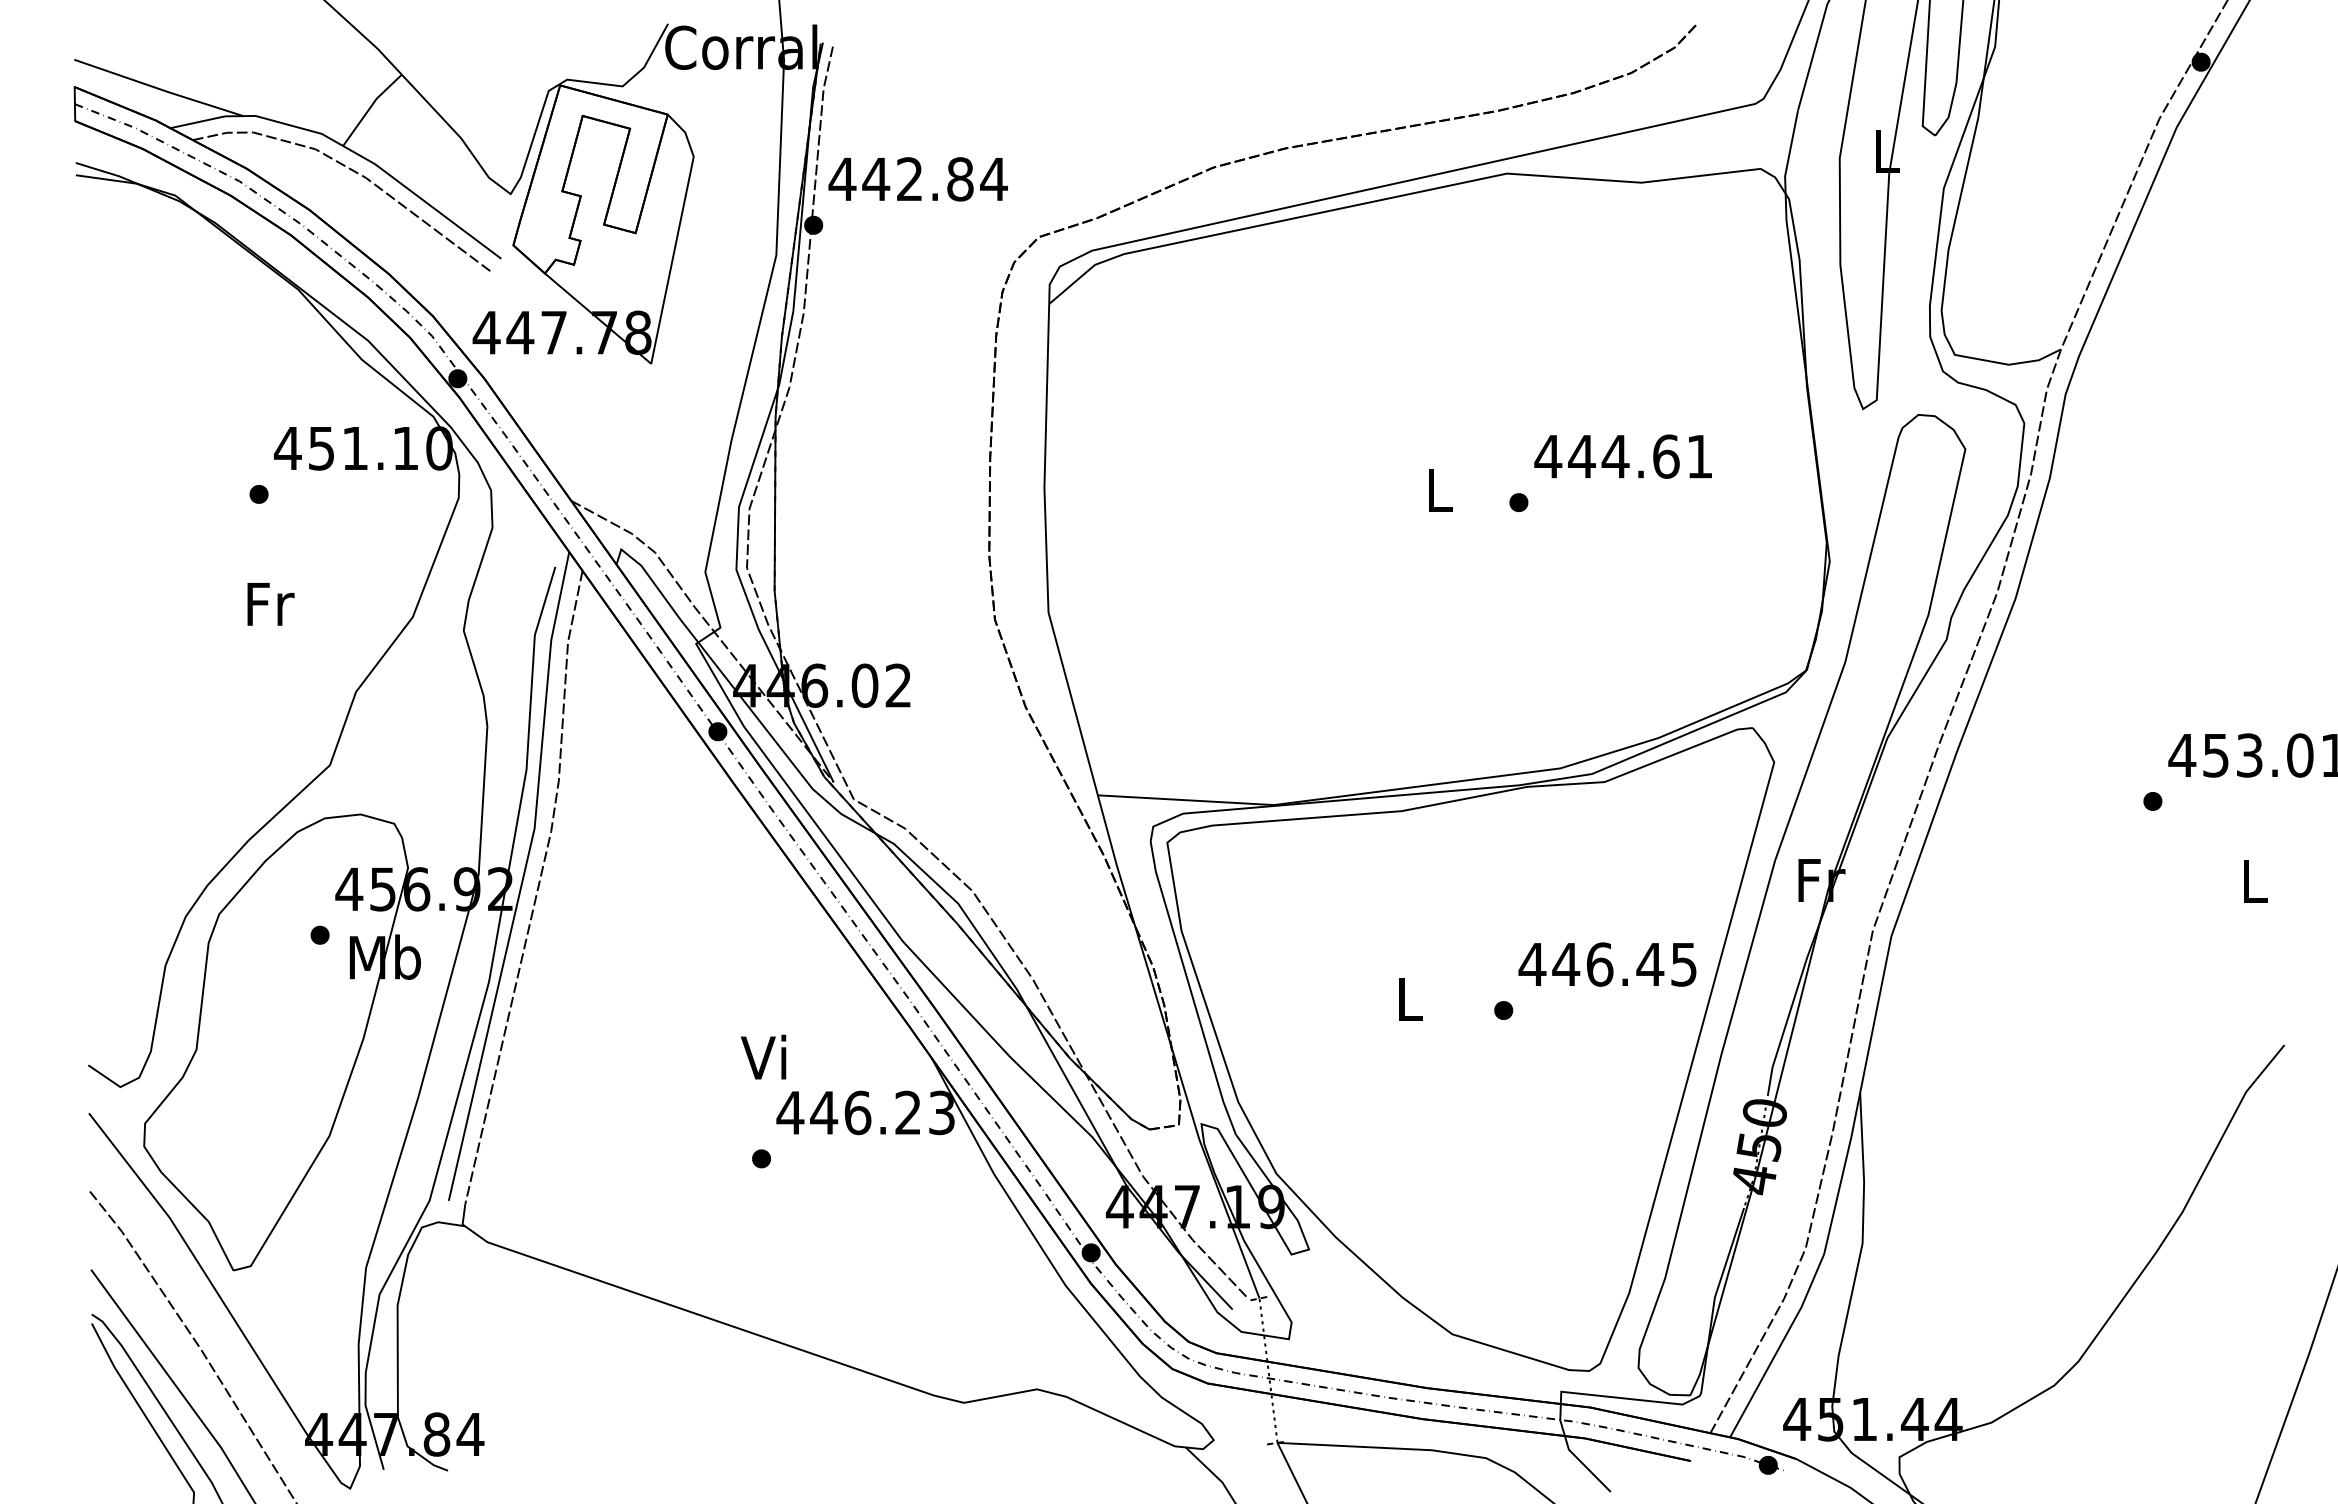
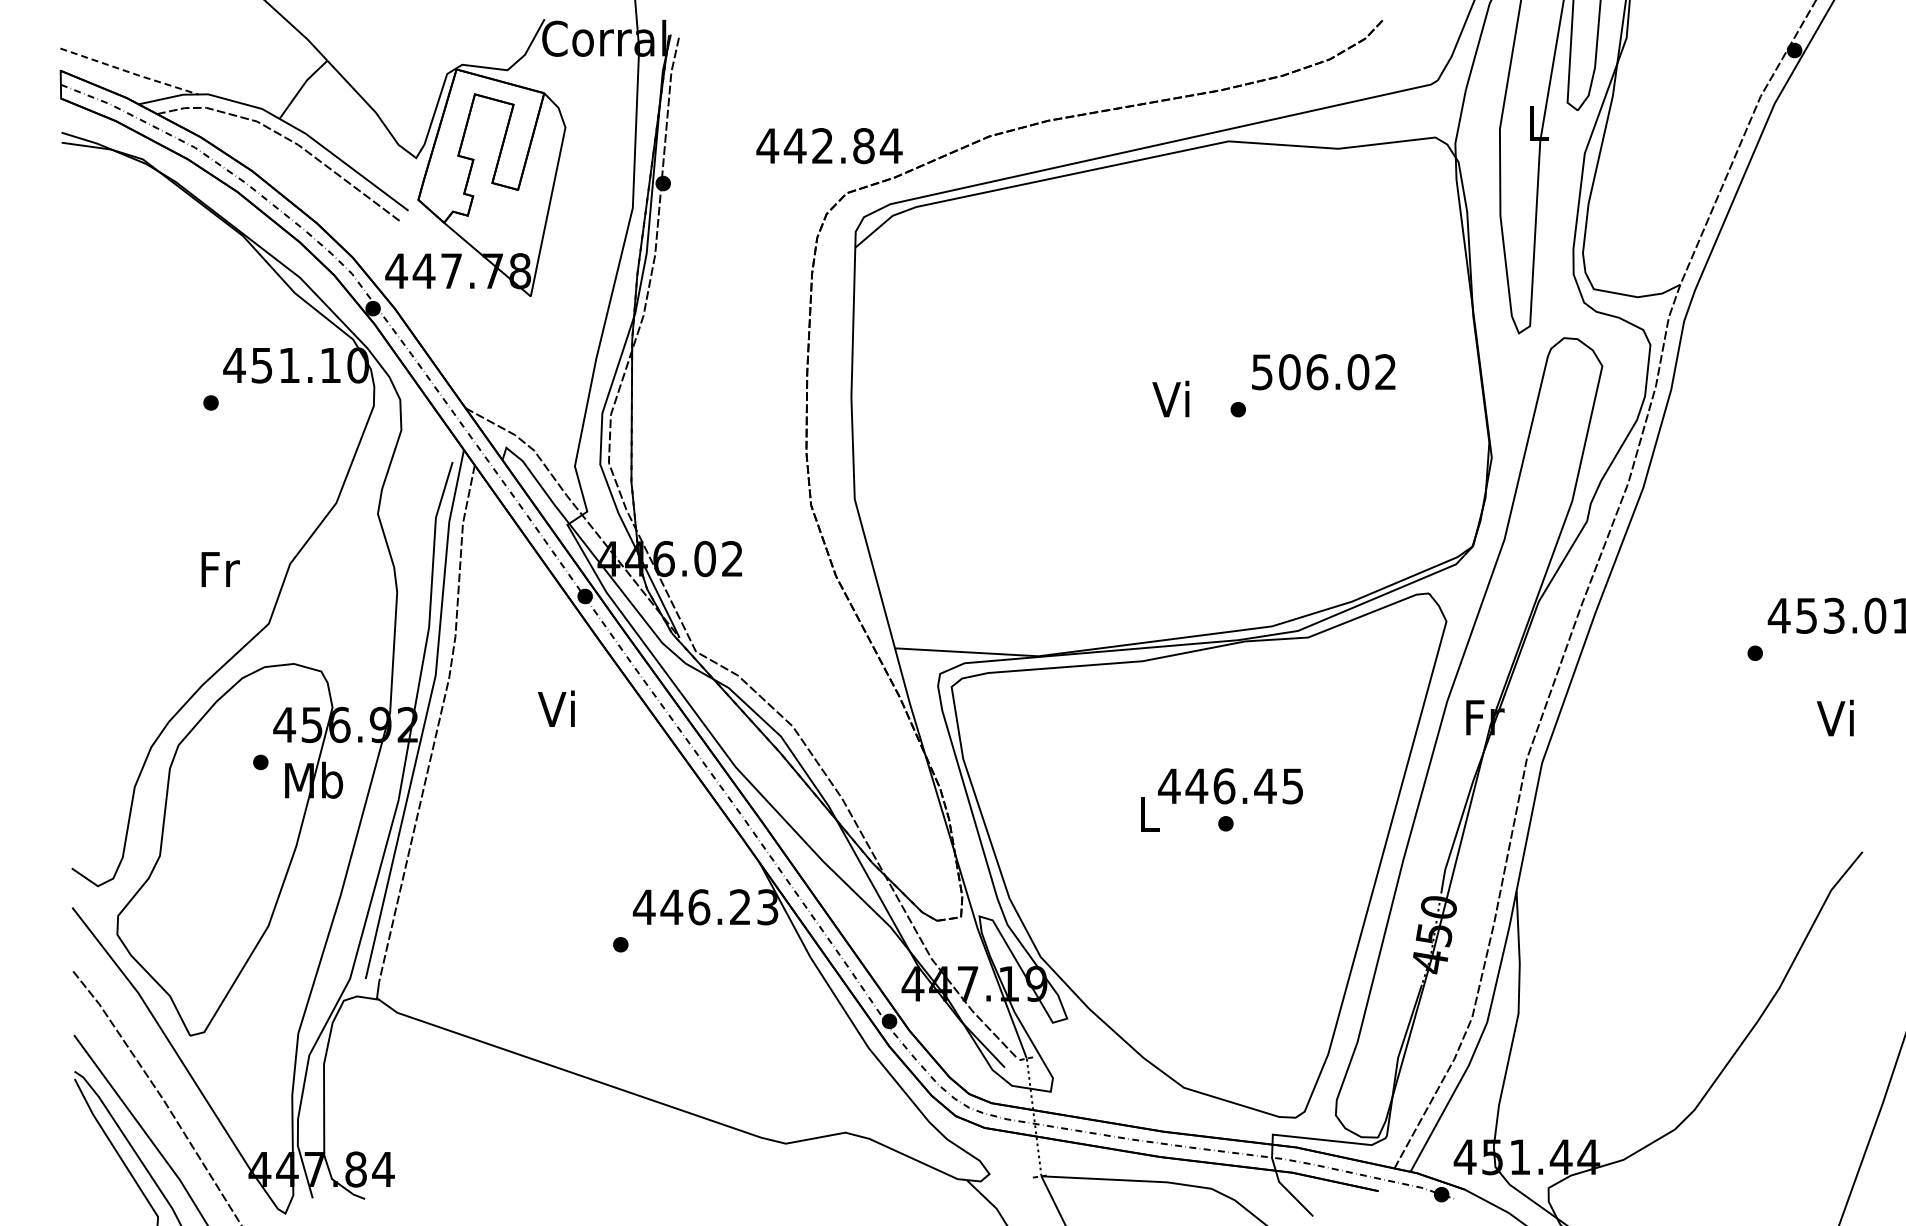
line: (160, 89) -> (130, 72), solid -> dashed
text: (918, 179) -> (829, 146), moved
text: (1622, 457) -> (1322, 372), 444.61 -> 506.02
text: (1435, 488) -> (1170, 398), L -> Vi
text: (270, 604) -> (220, 569), moved
text: (2250, 880) -> (1834, 717), L -> Vi
text: (1607, 964) -> (1230, 786), moved
text: (763, 1056) -> (556, 708), moved

